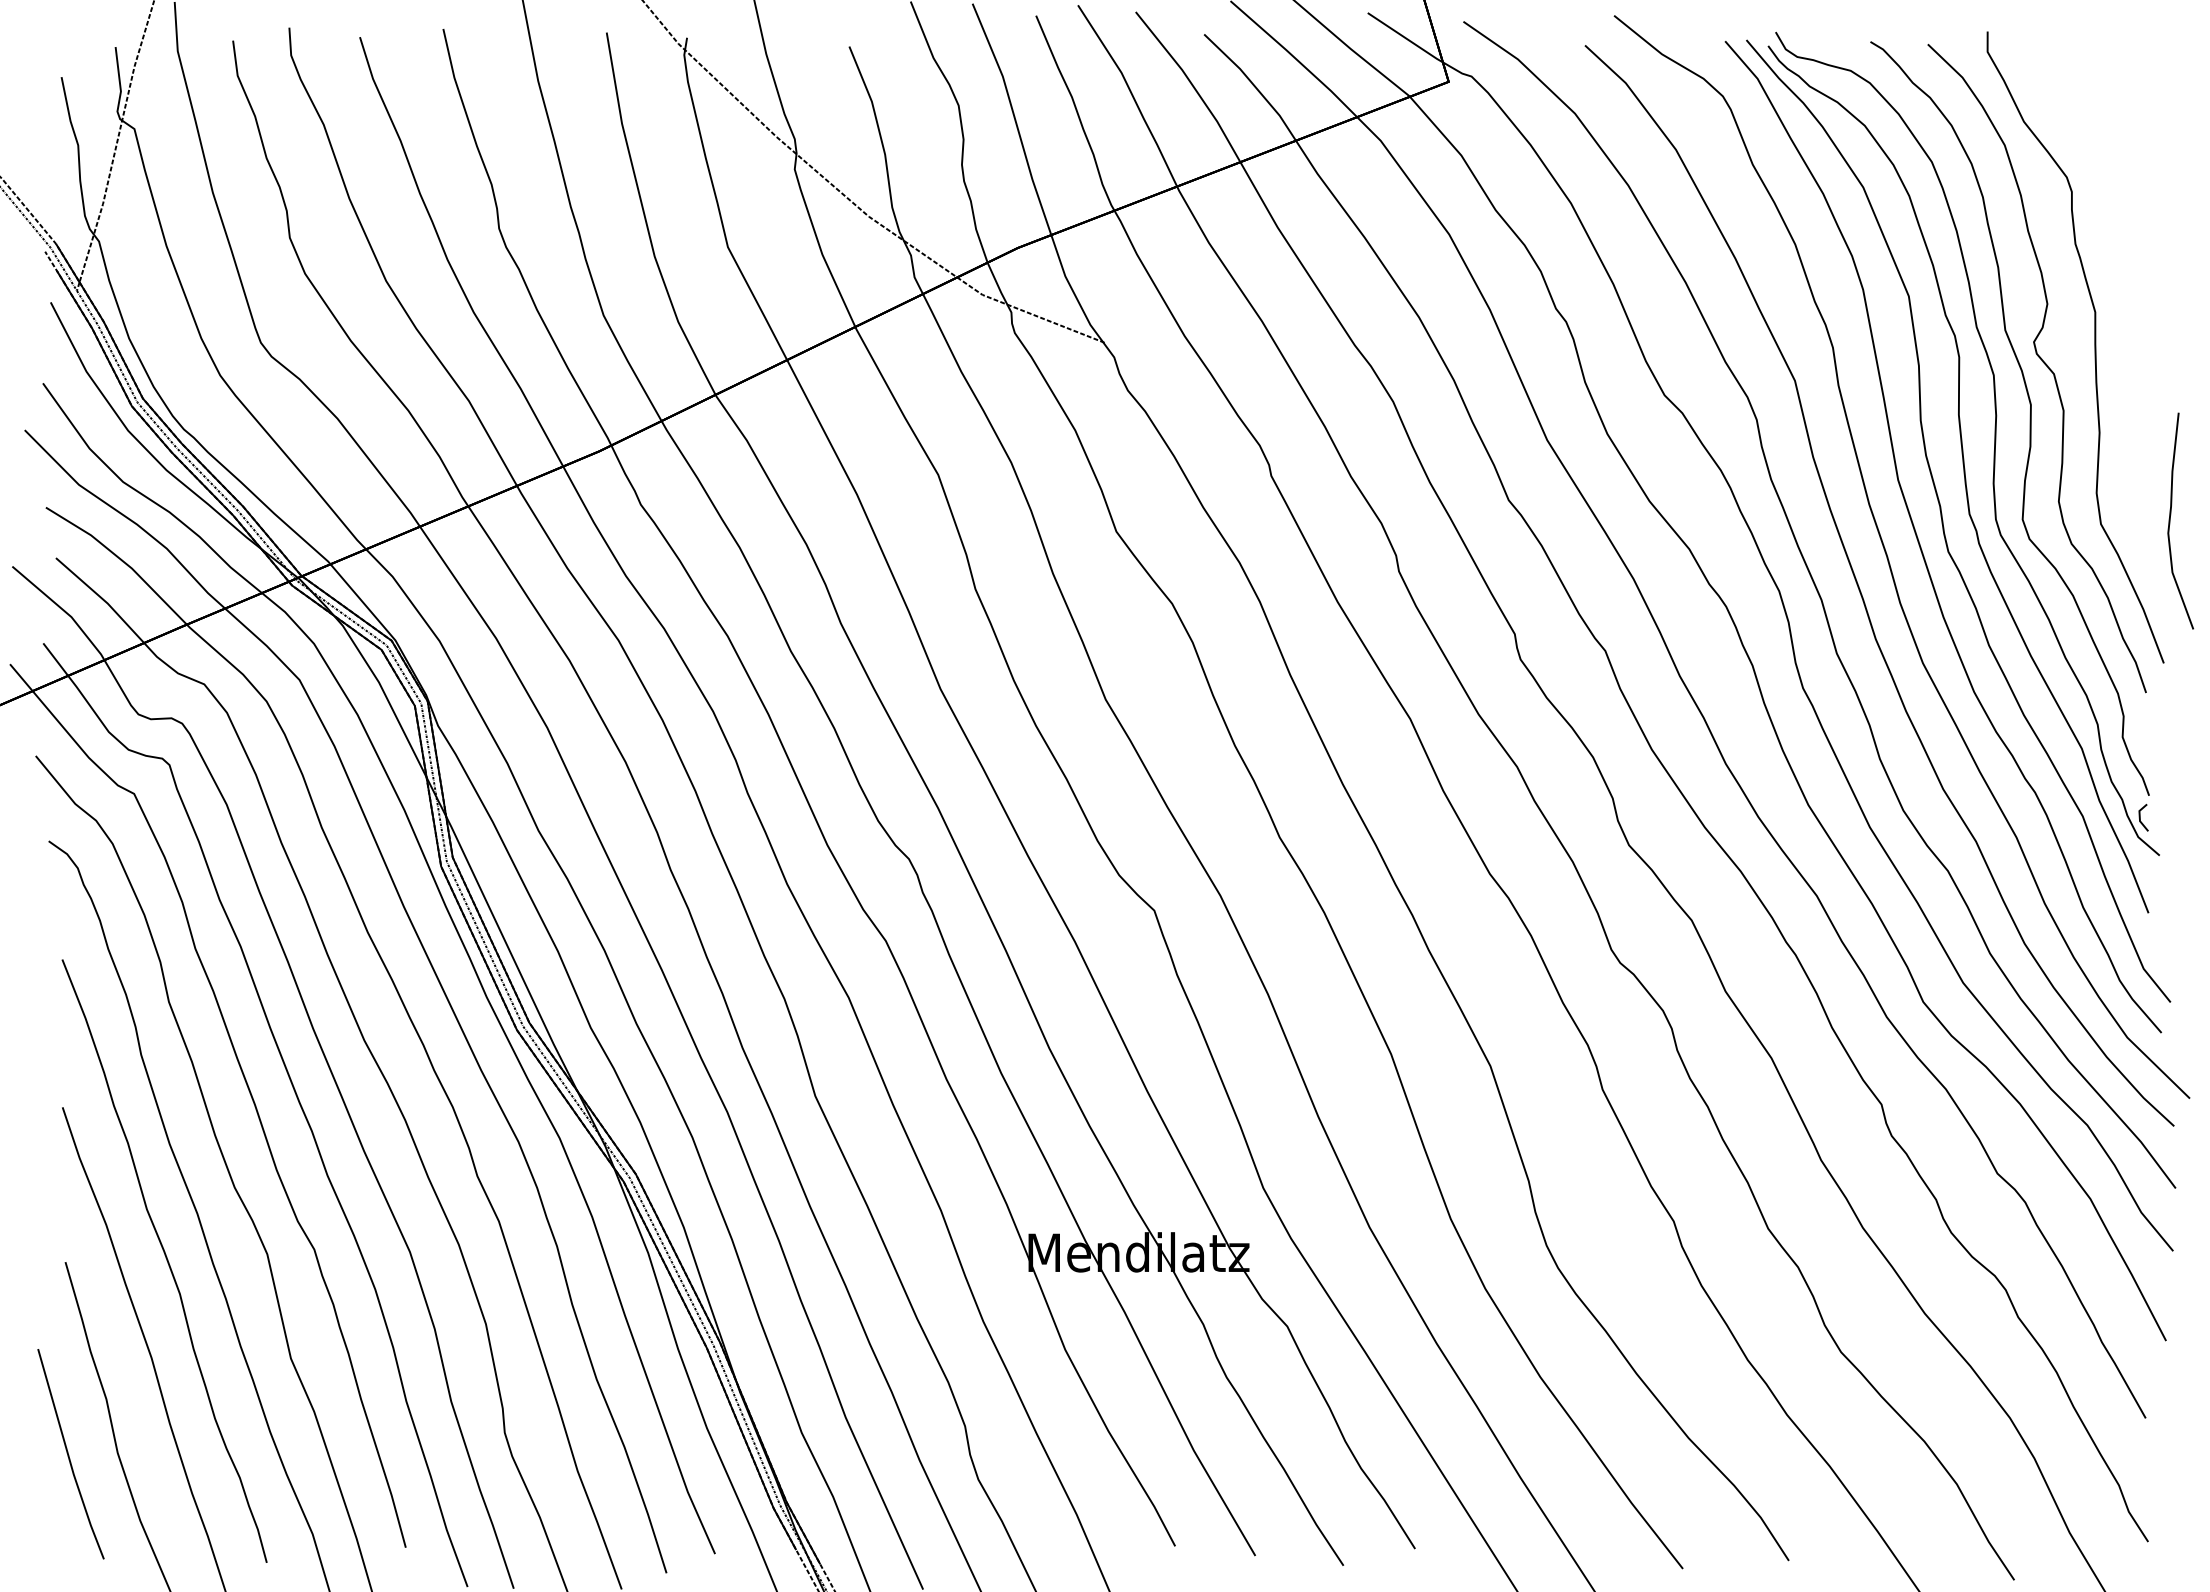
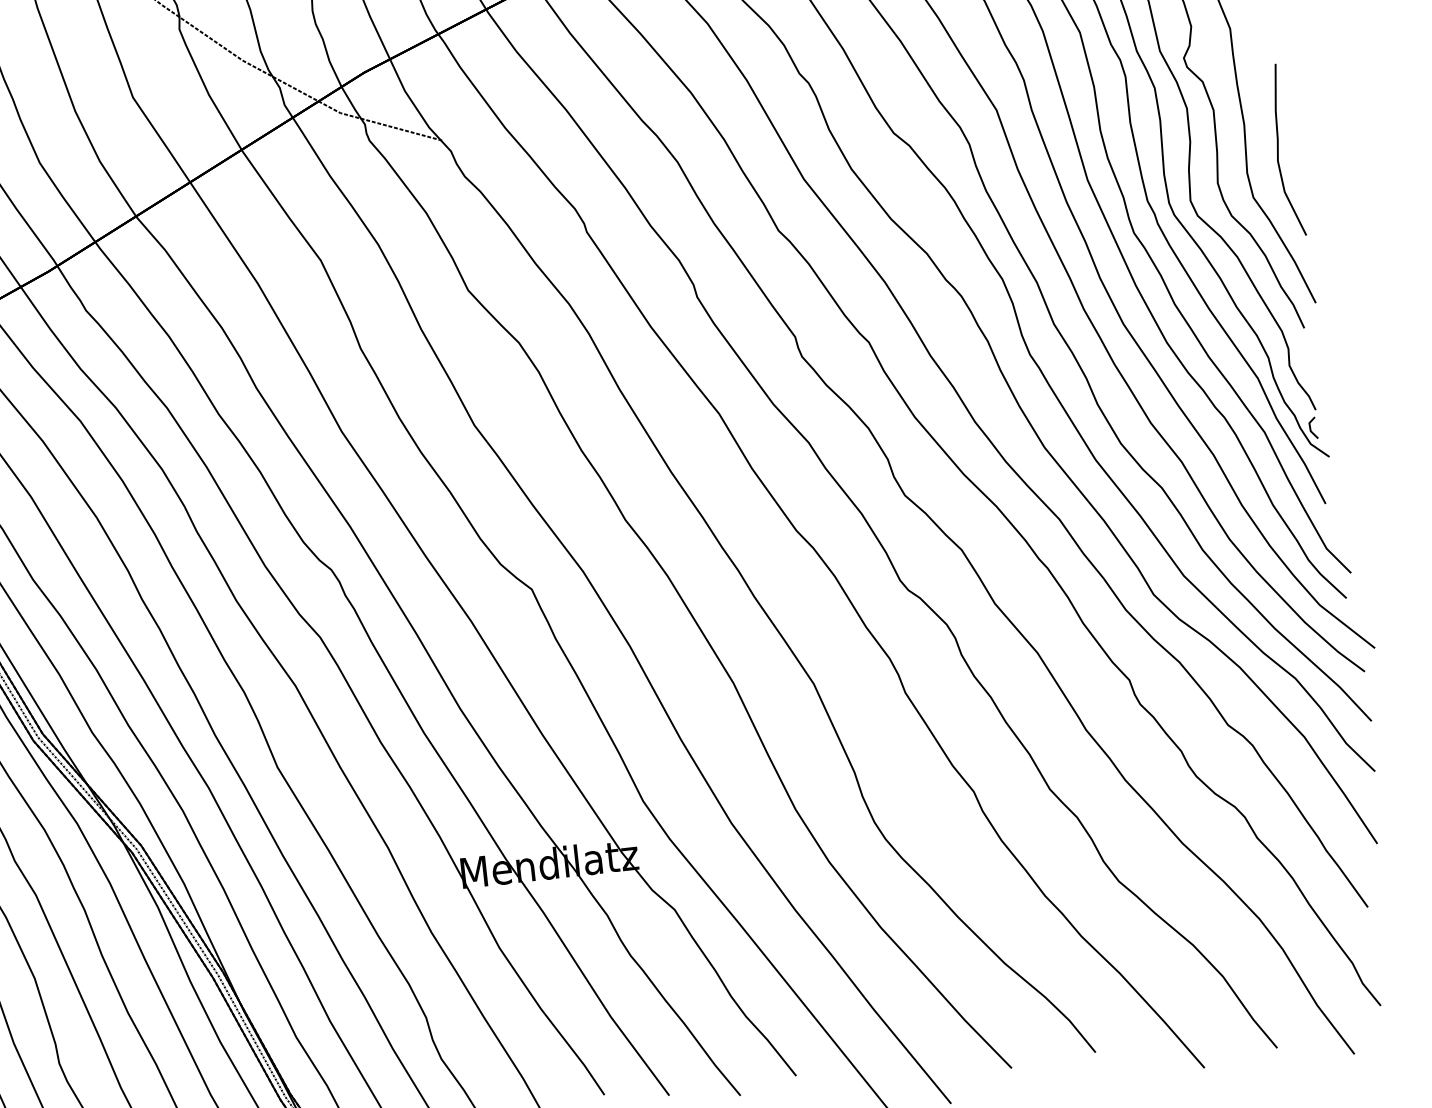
curve: (2170, 520) -> (1278, 150), moved

